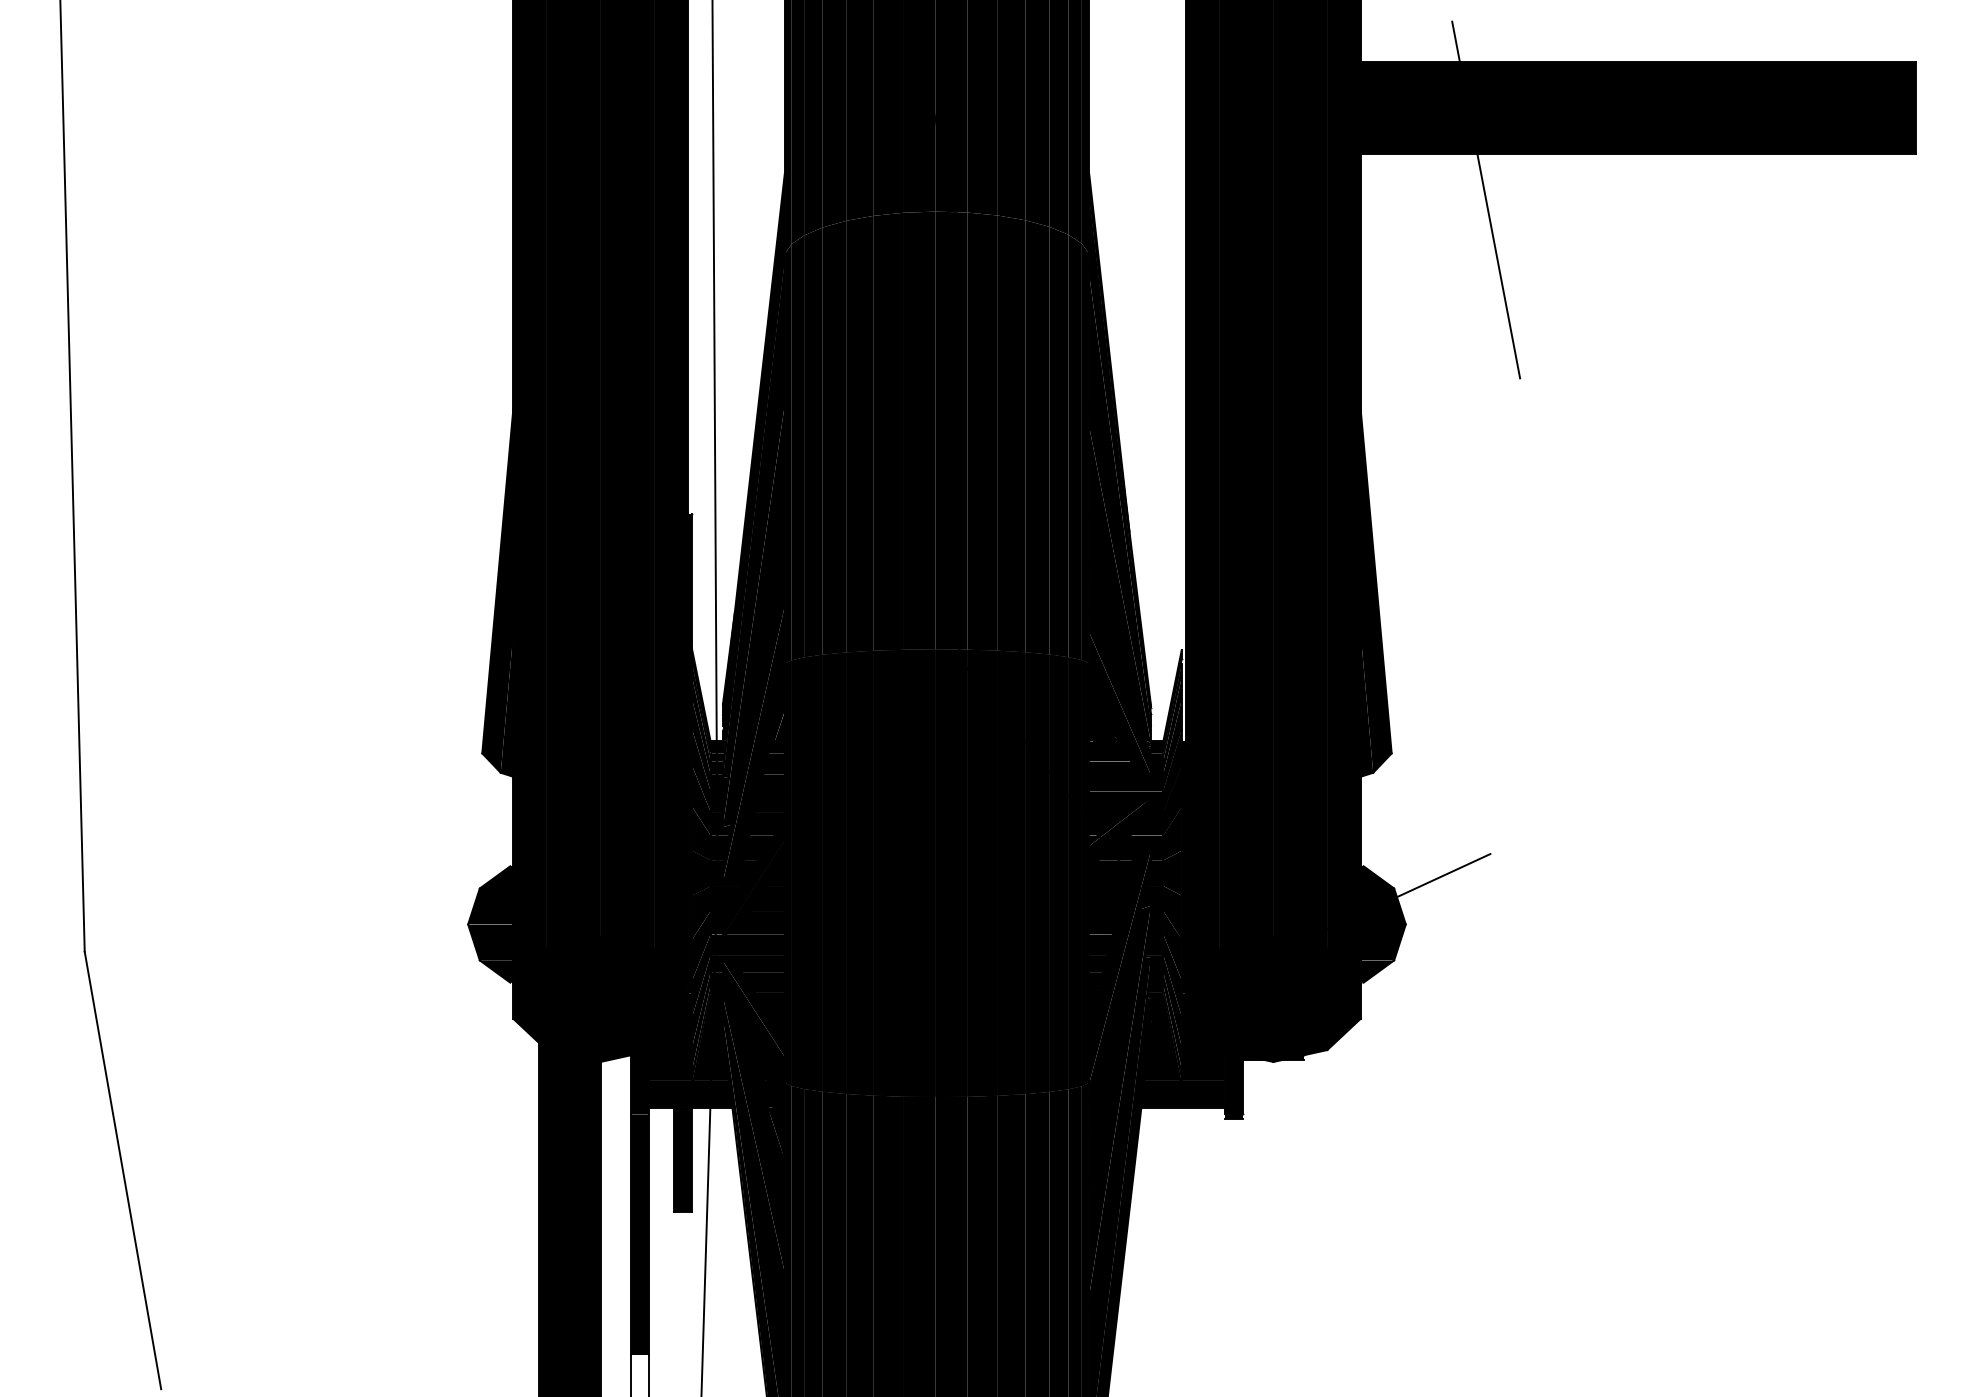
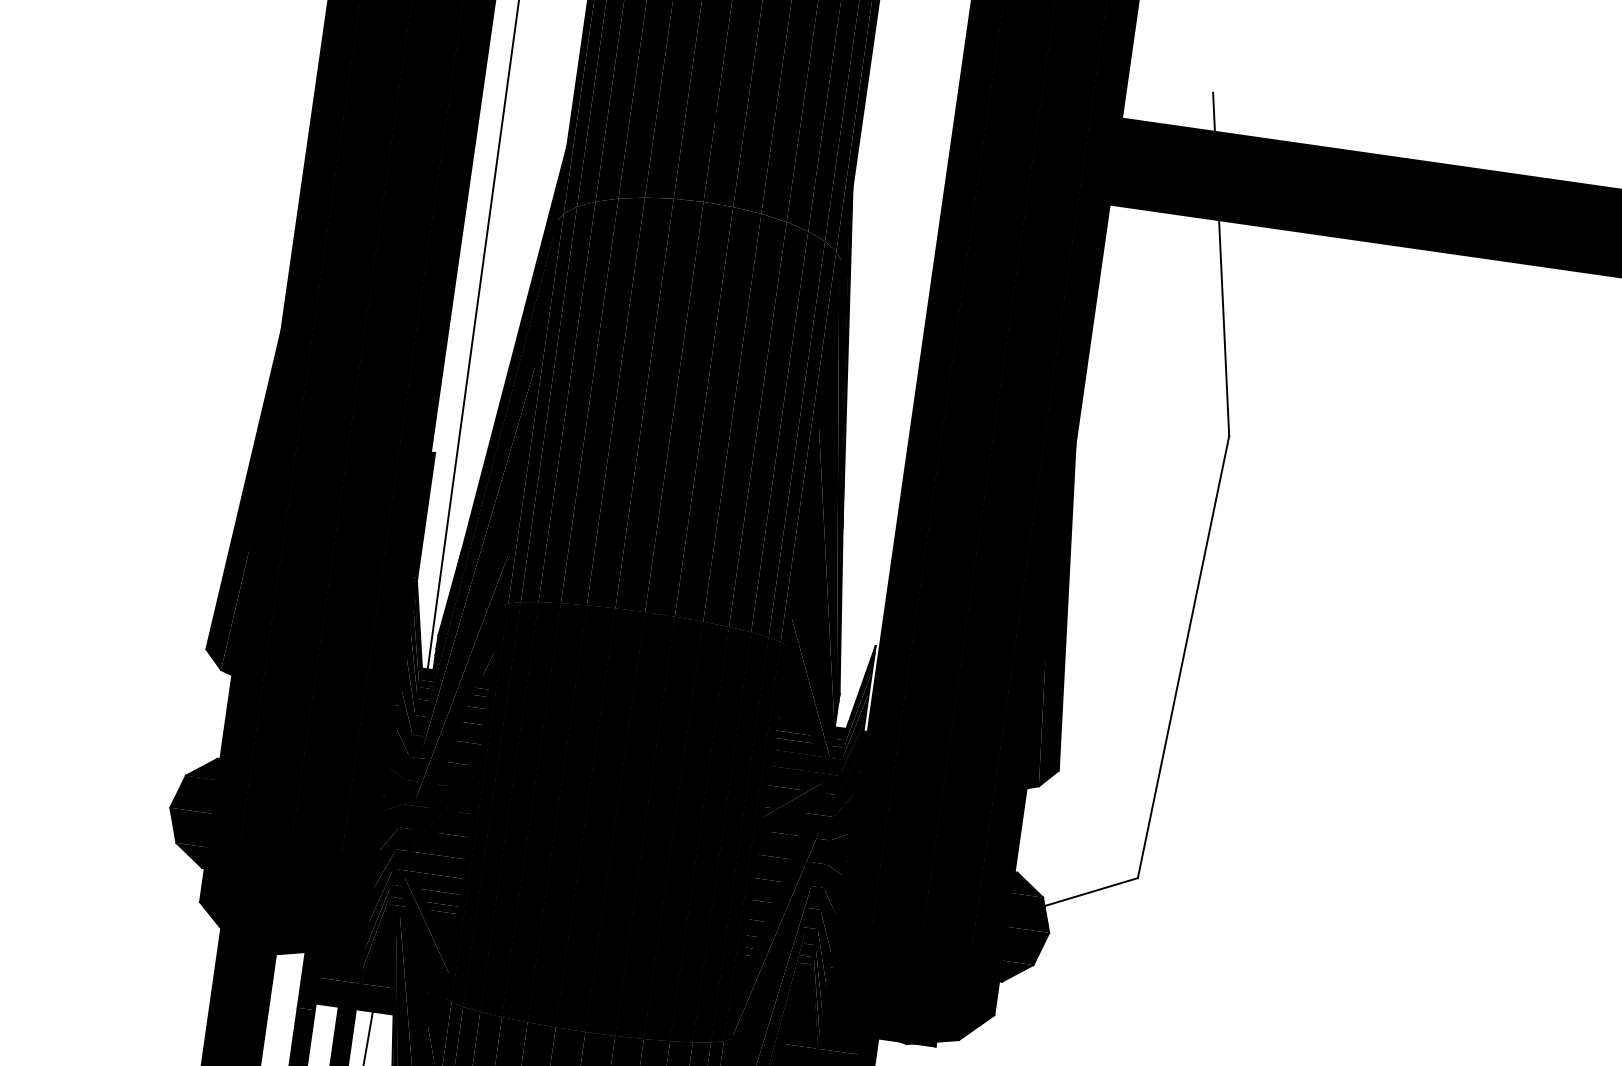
line: (1505, 616) -> (1183, 657), added

